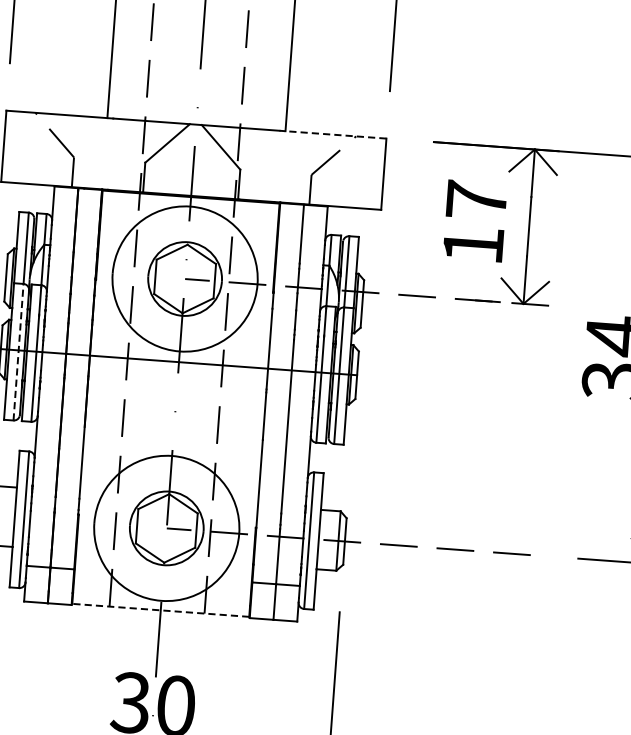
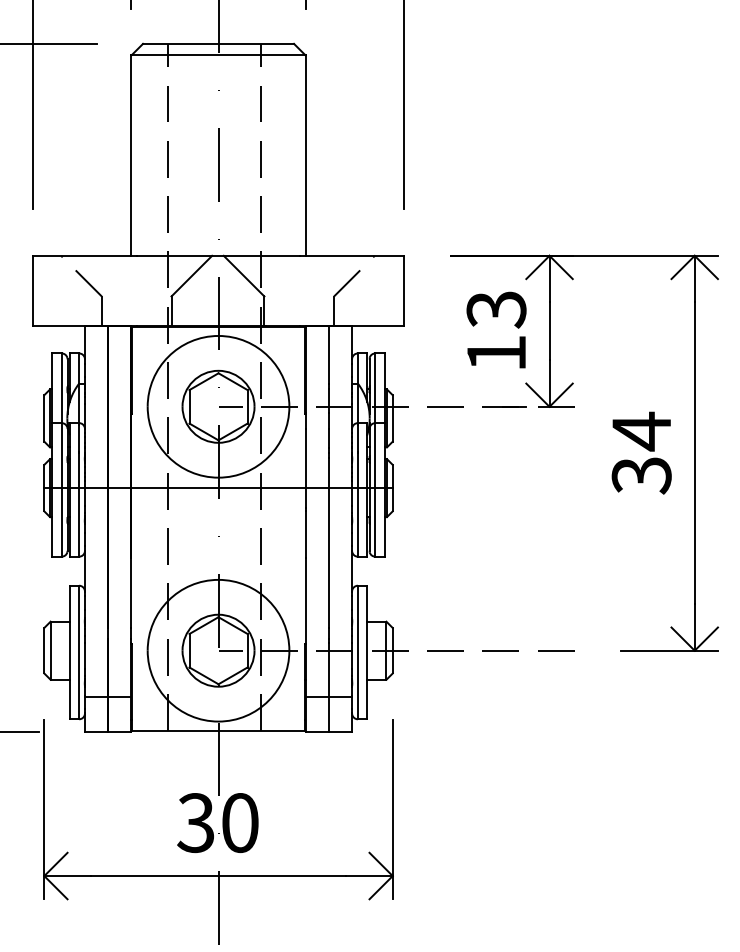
line: (332, 134) -> (351, 255), dashed -> solid
text: (476, 200) -> (496, 309), 17 -> 13
line: (18, 351) -> (61, 489), dashed -> solid
line: (160, 609) -> (218, 730), dashed -> solid

